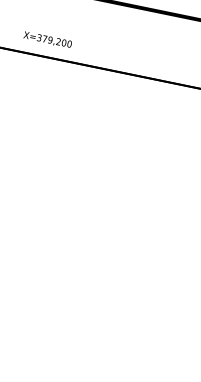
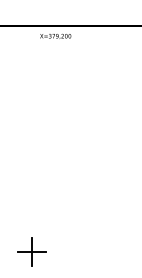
text: (47, 40) -> (55, 36), moved

